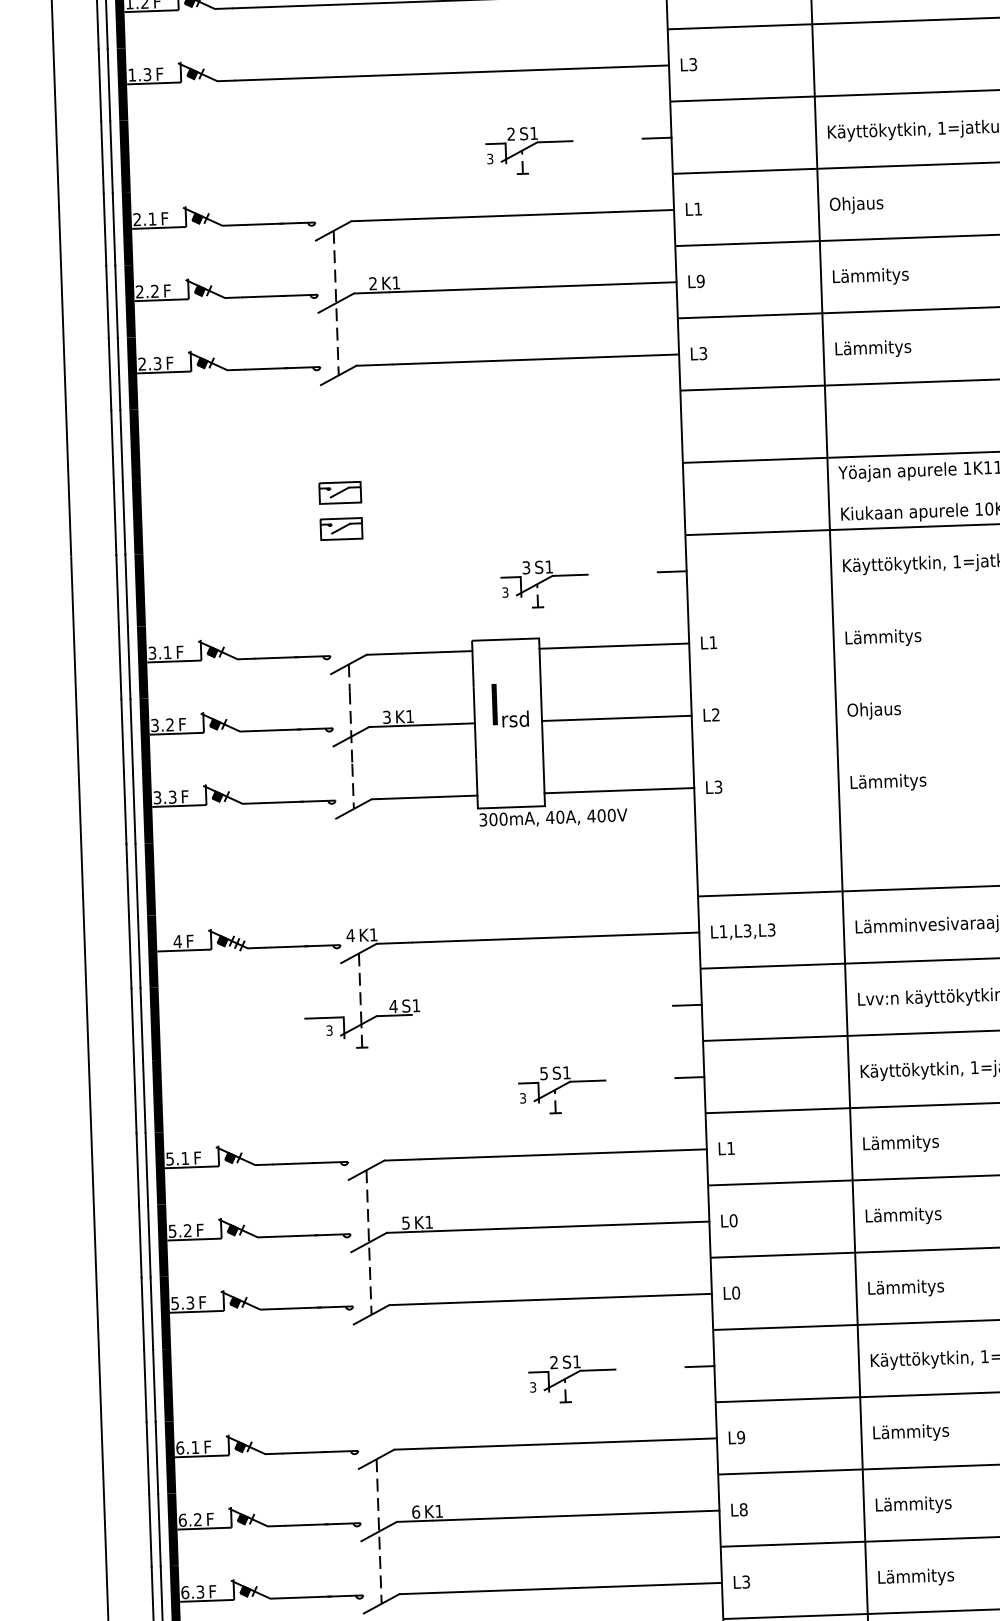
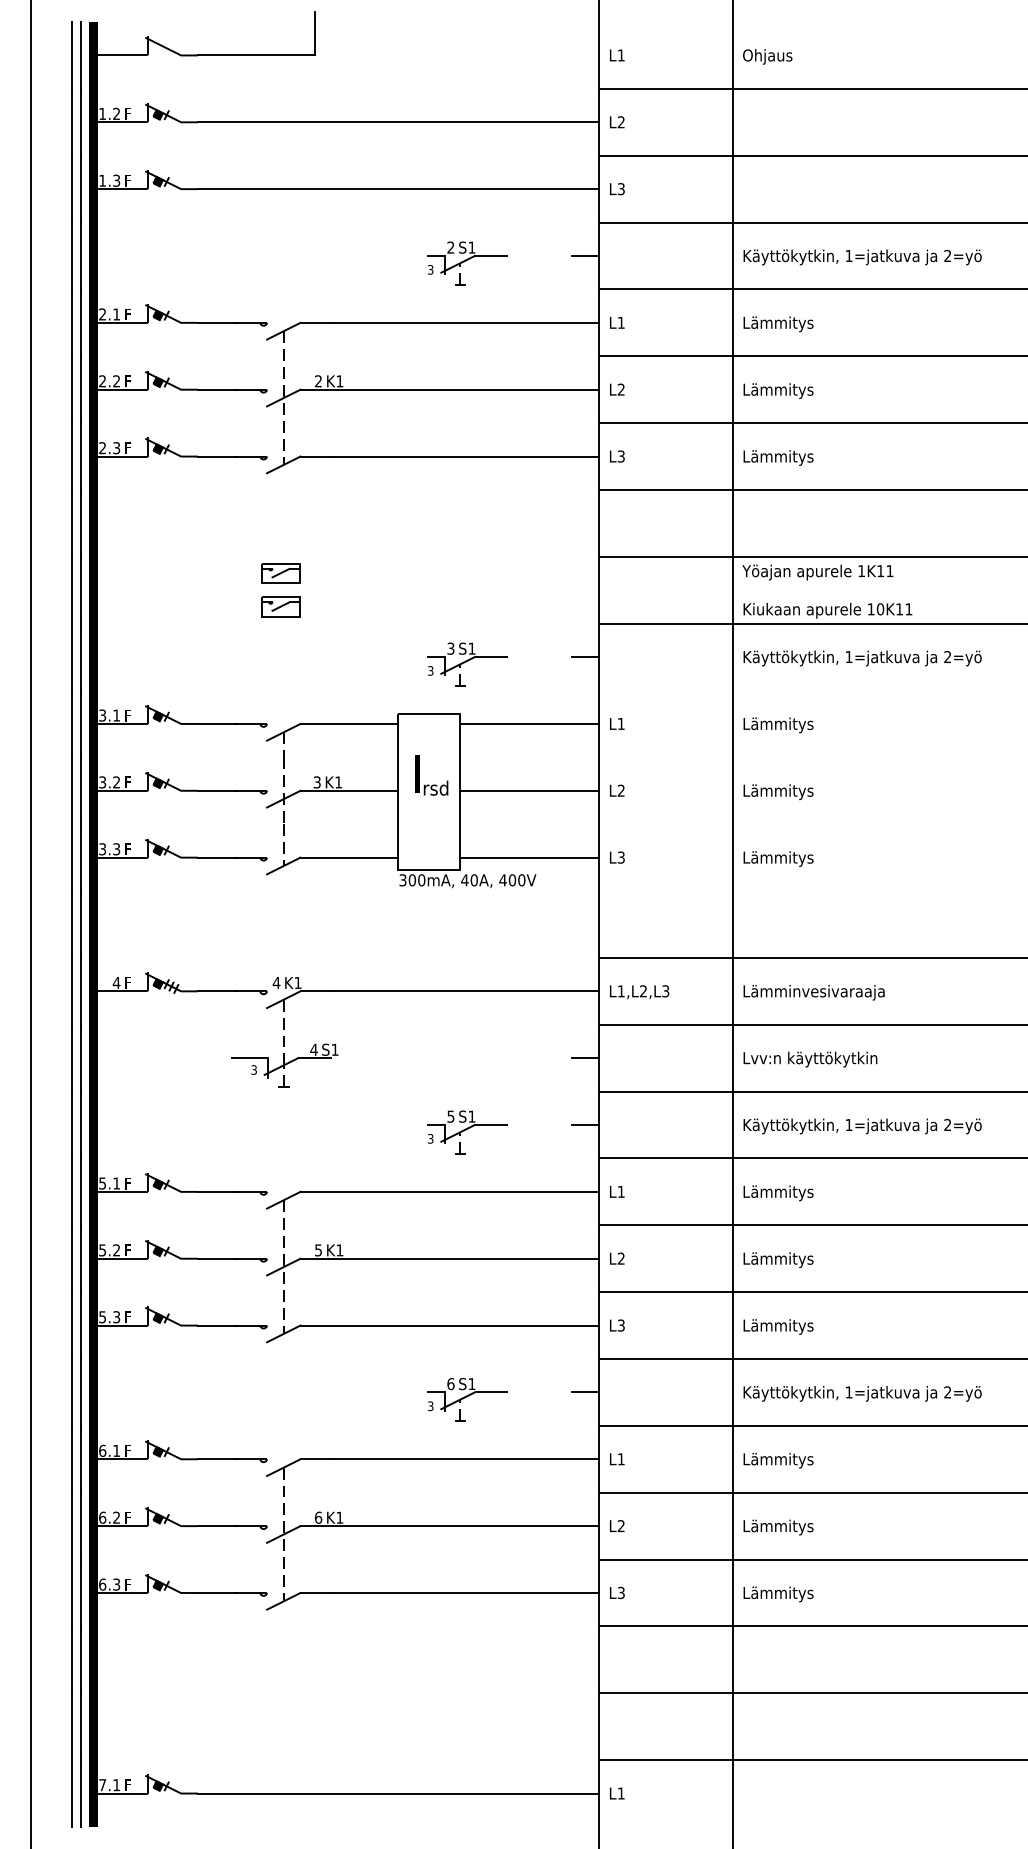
text: (868, 204) -> (778, 324), Ohjaus -> Lämmitys
text: (699, 281) -> (620, 389), L9 -> L2
text: (885, 710) -> (778, 792), Ohjaus -> Lämmitys
text: (747, 931) -> (643, 991), L1,L3,L3 -> L1,L2,L3
text: (732, 1220) -> (620, 1258), L0 -> L2
text: (735, 1292) -> (620, 1325), L0 -> L3
text: (553, 1363) -> (450, 1384), 2 -> 6
text: (740, 1437) -> (620, 1459), L9 -> L1
text: (742, 1510) -> (620, 1526), L8 -> L2

